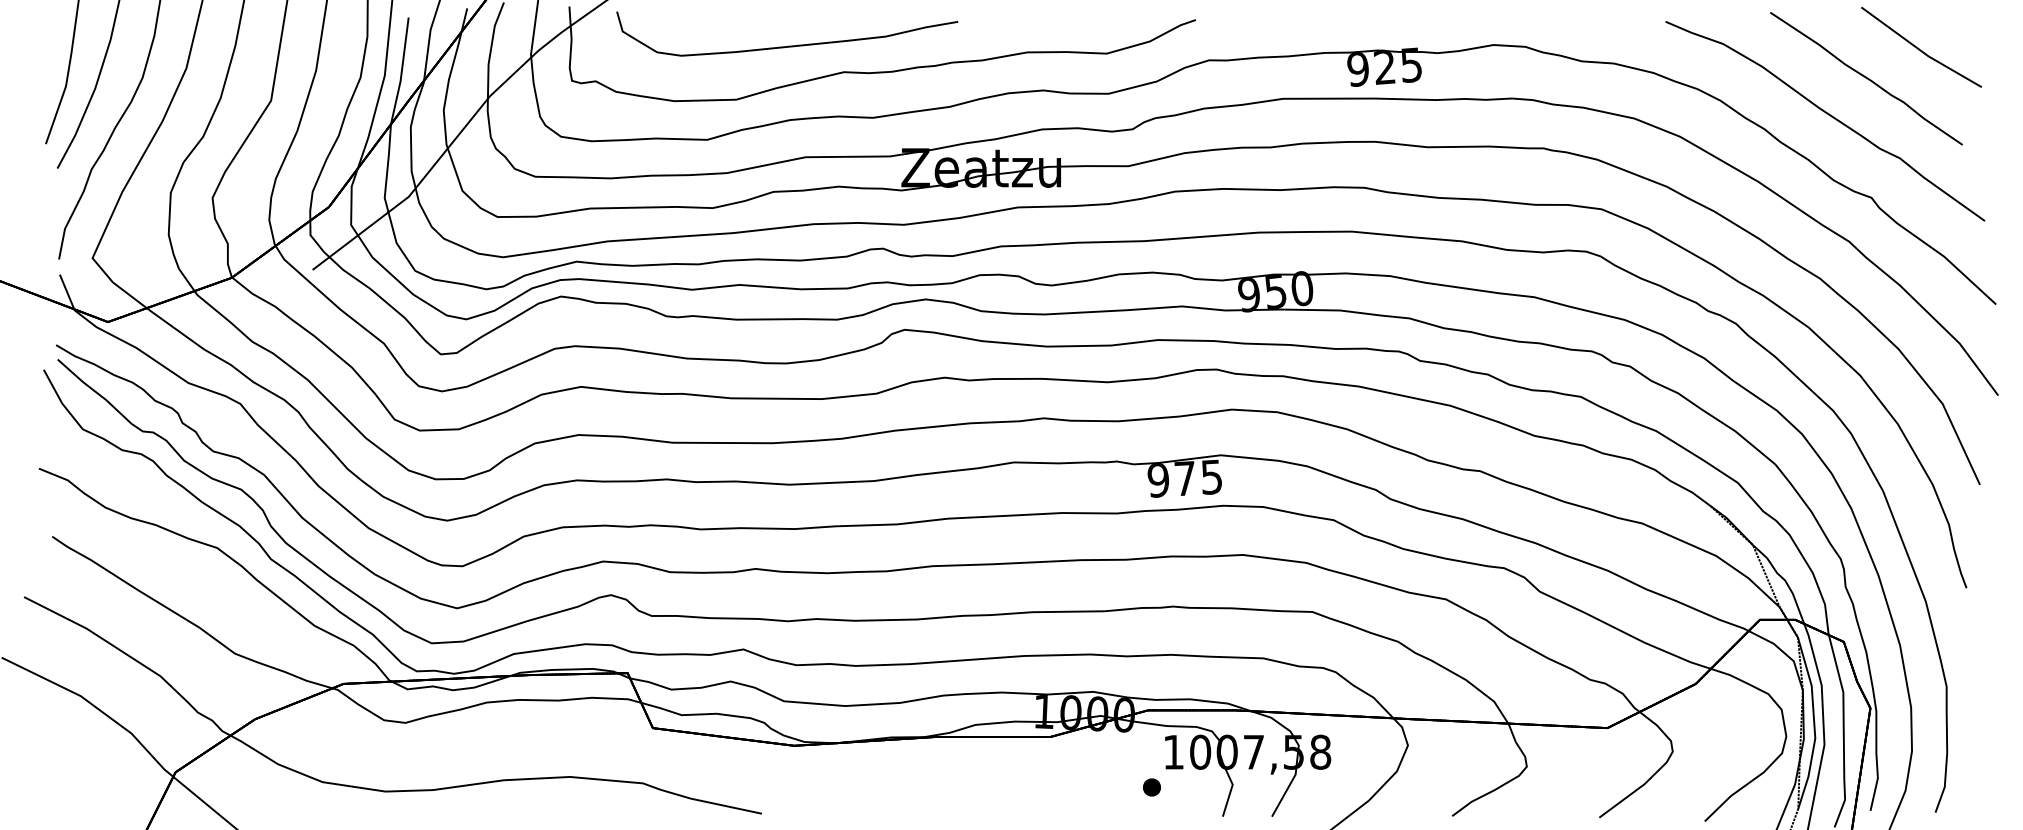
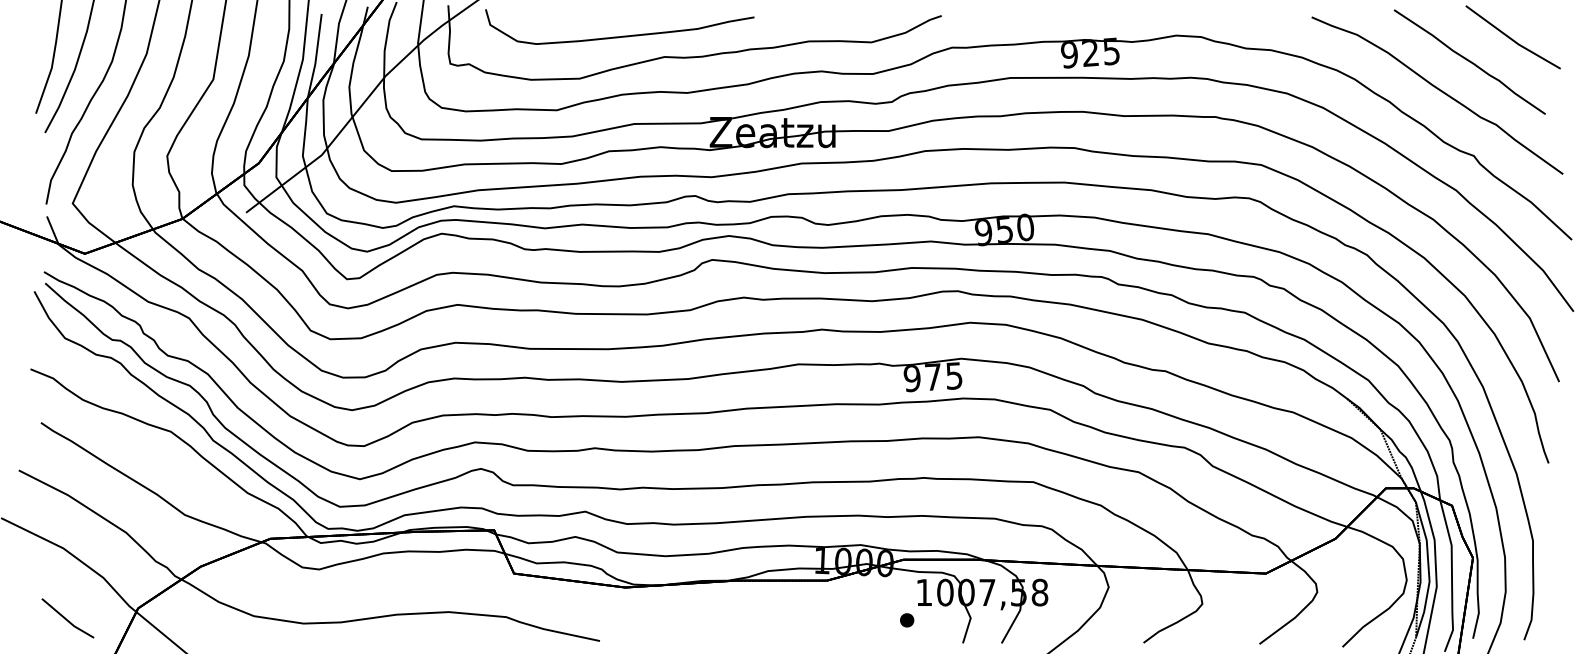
line: (86, 786) -> (67, 619), added

